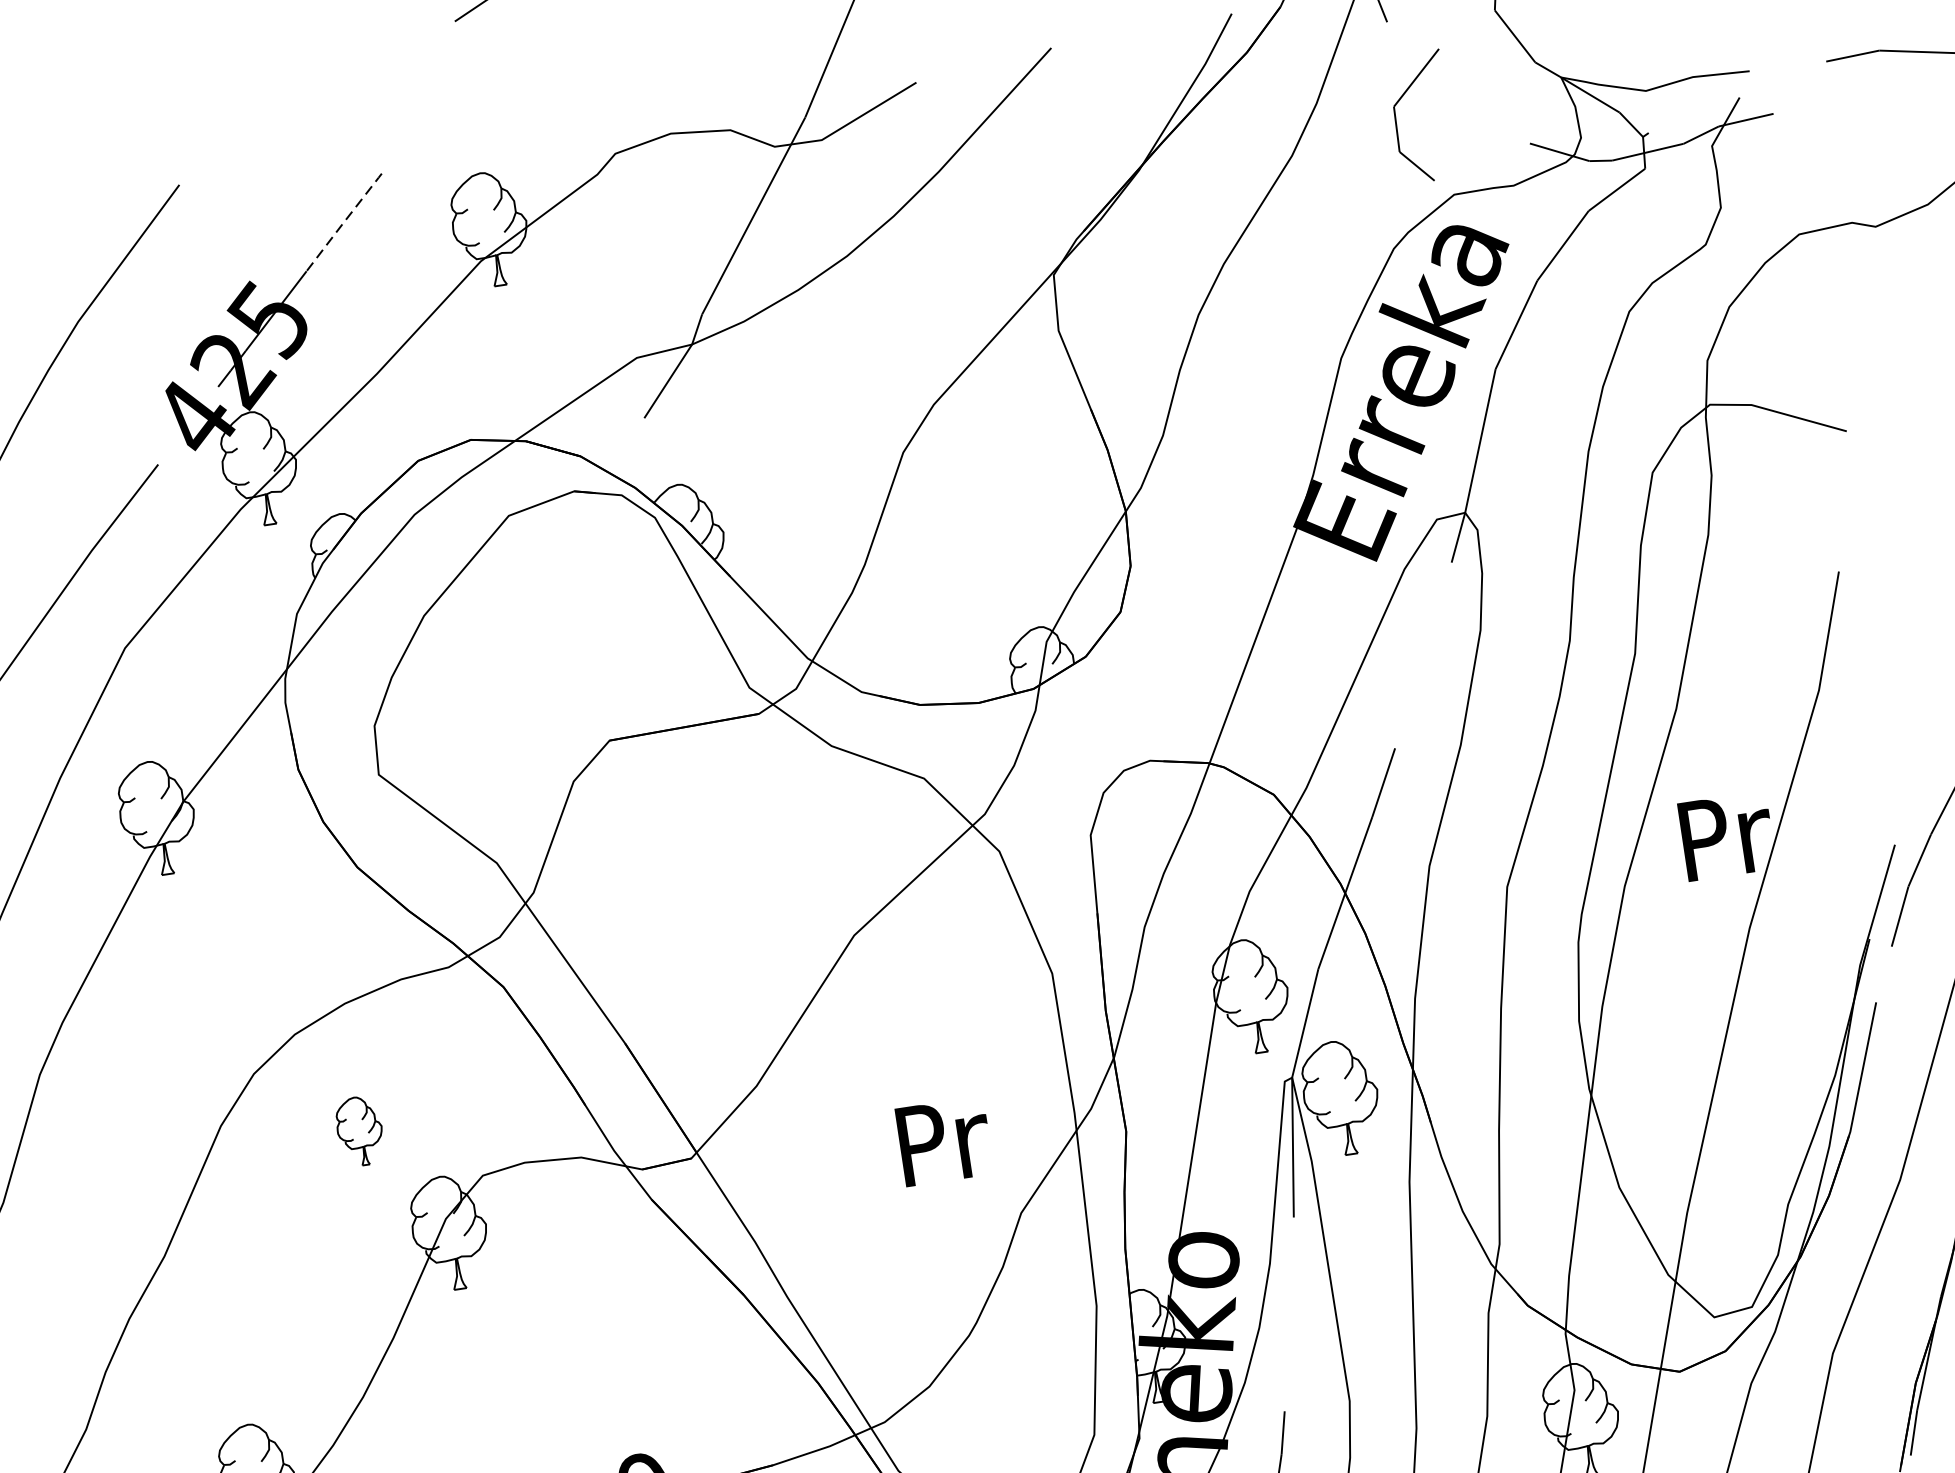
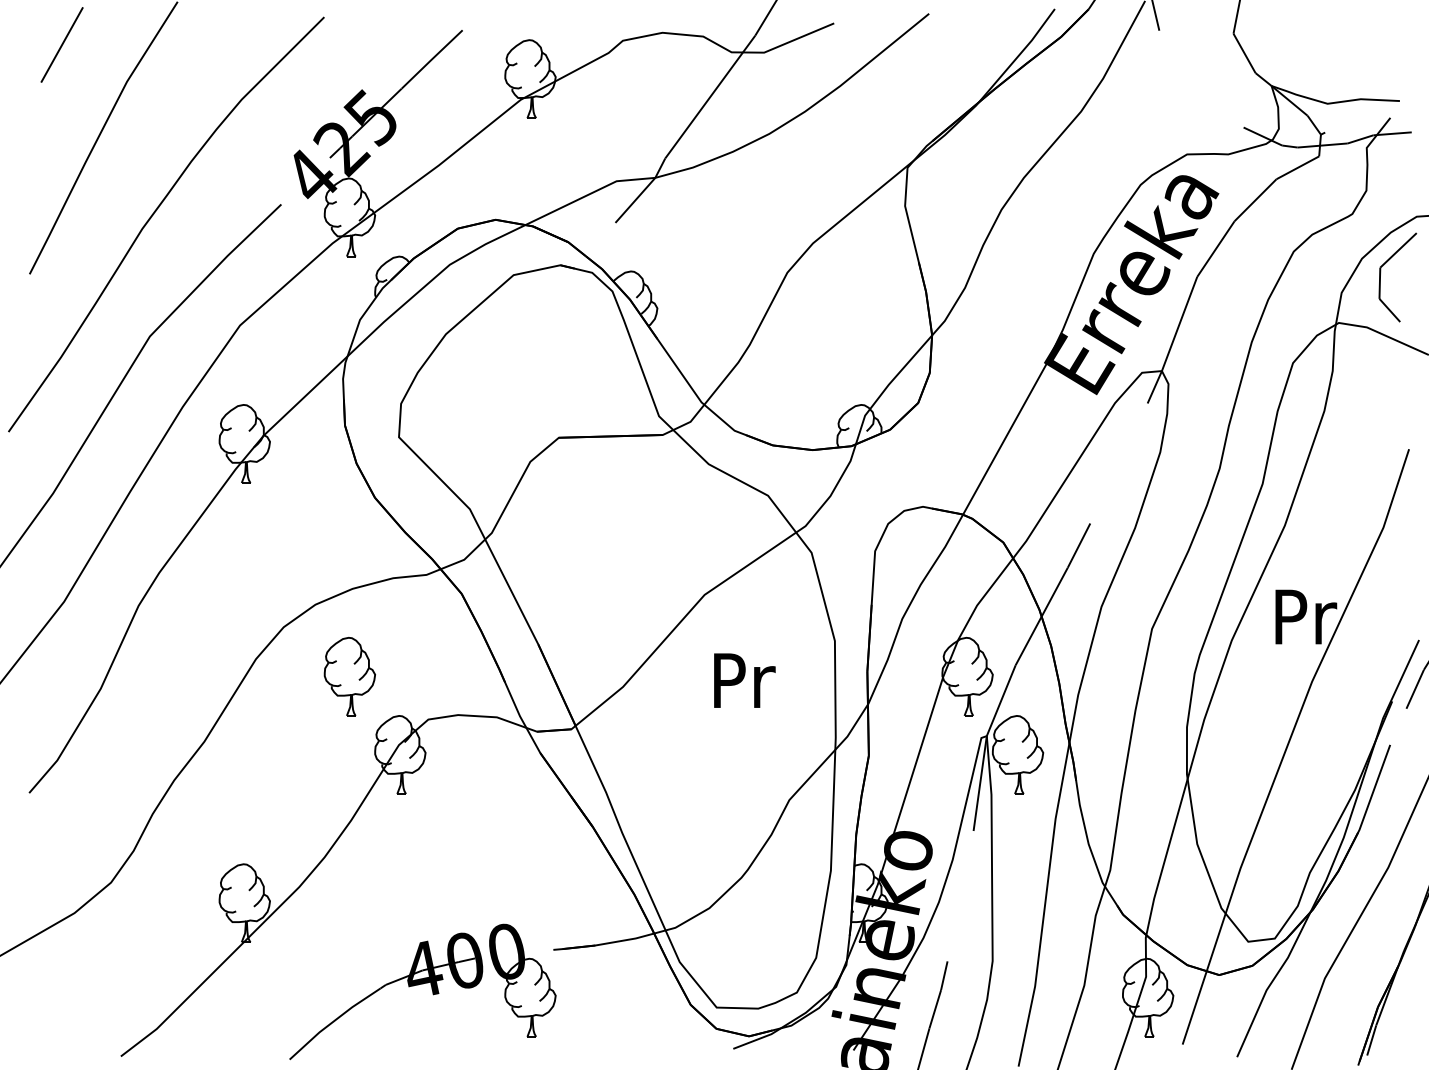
line: (1396, 113) -> (1381, 272), moved
line: (344, 222) -> (432, 59), dashed -> solid
part: (359, 1130) -> (349, 676), size x1.67
text: (944, 1141) -> (744, 680), moved

